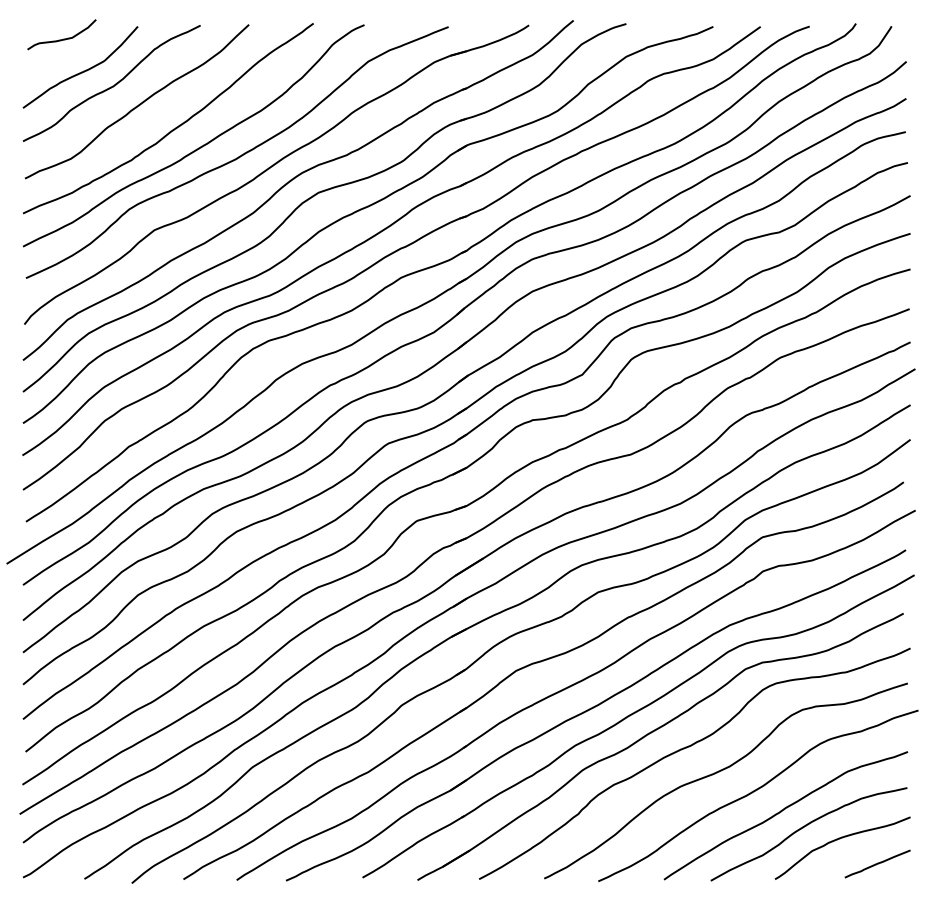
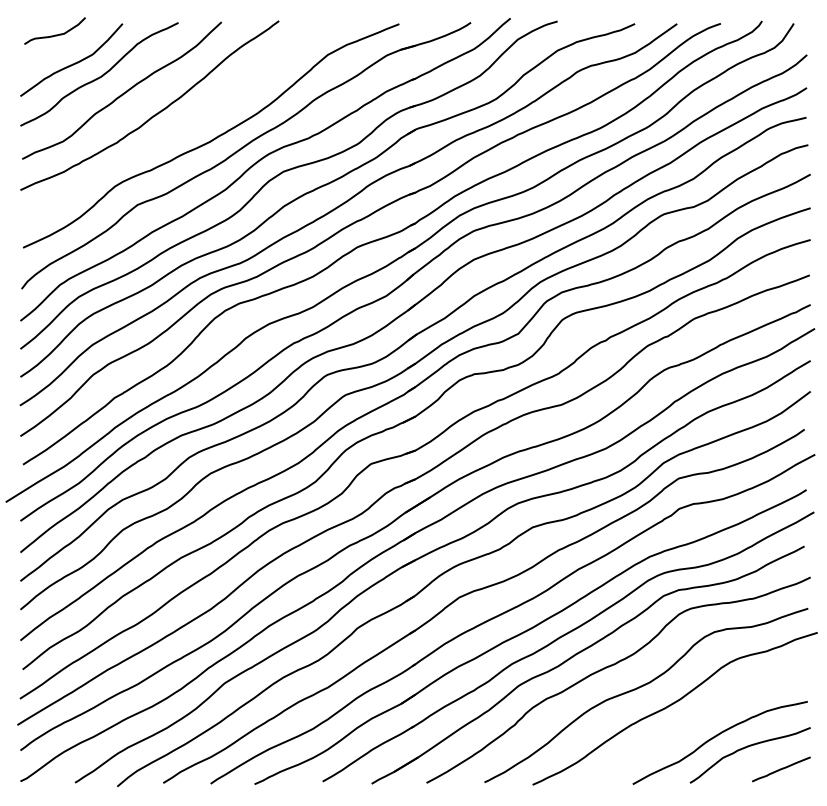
curve: (201, 145) -> (179, 129), removed
curve: (782, 811) -> (696, 722), removed

